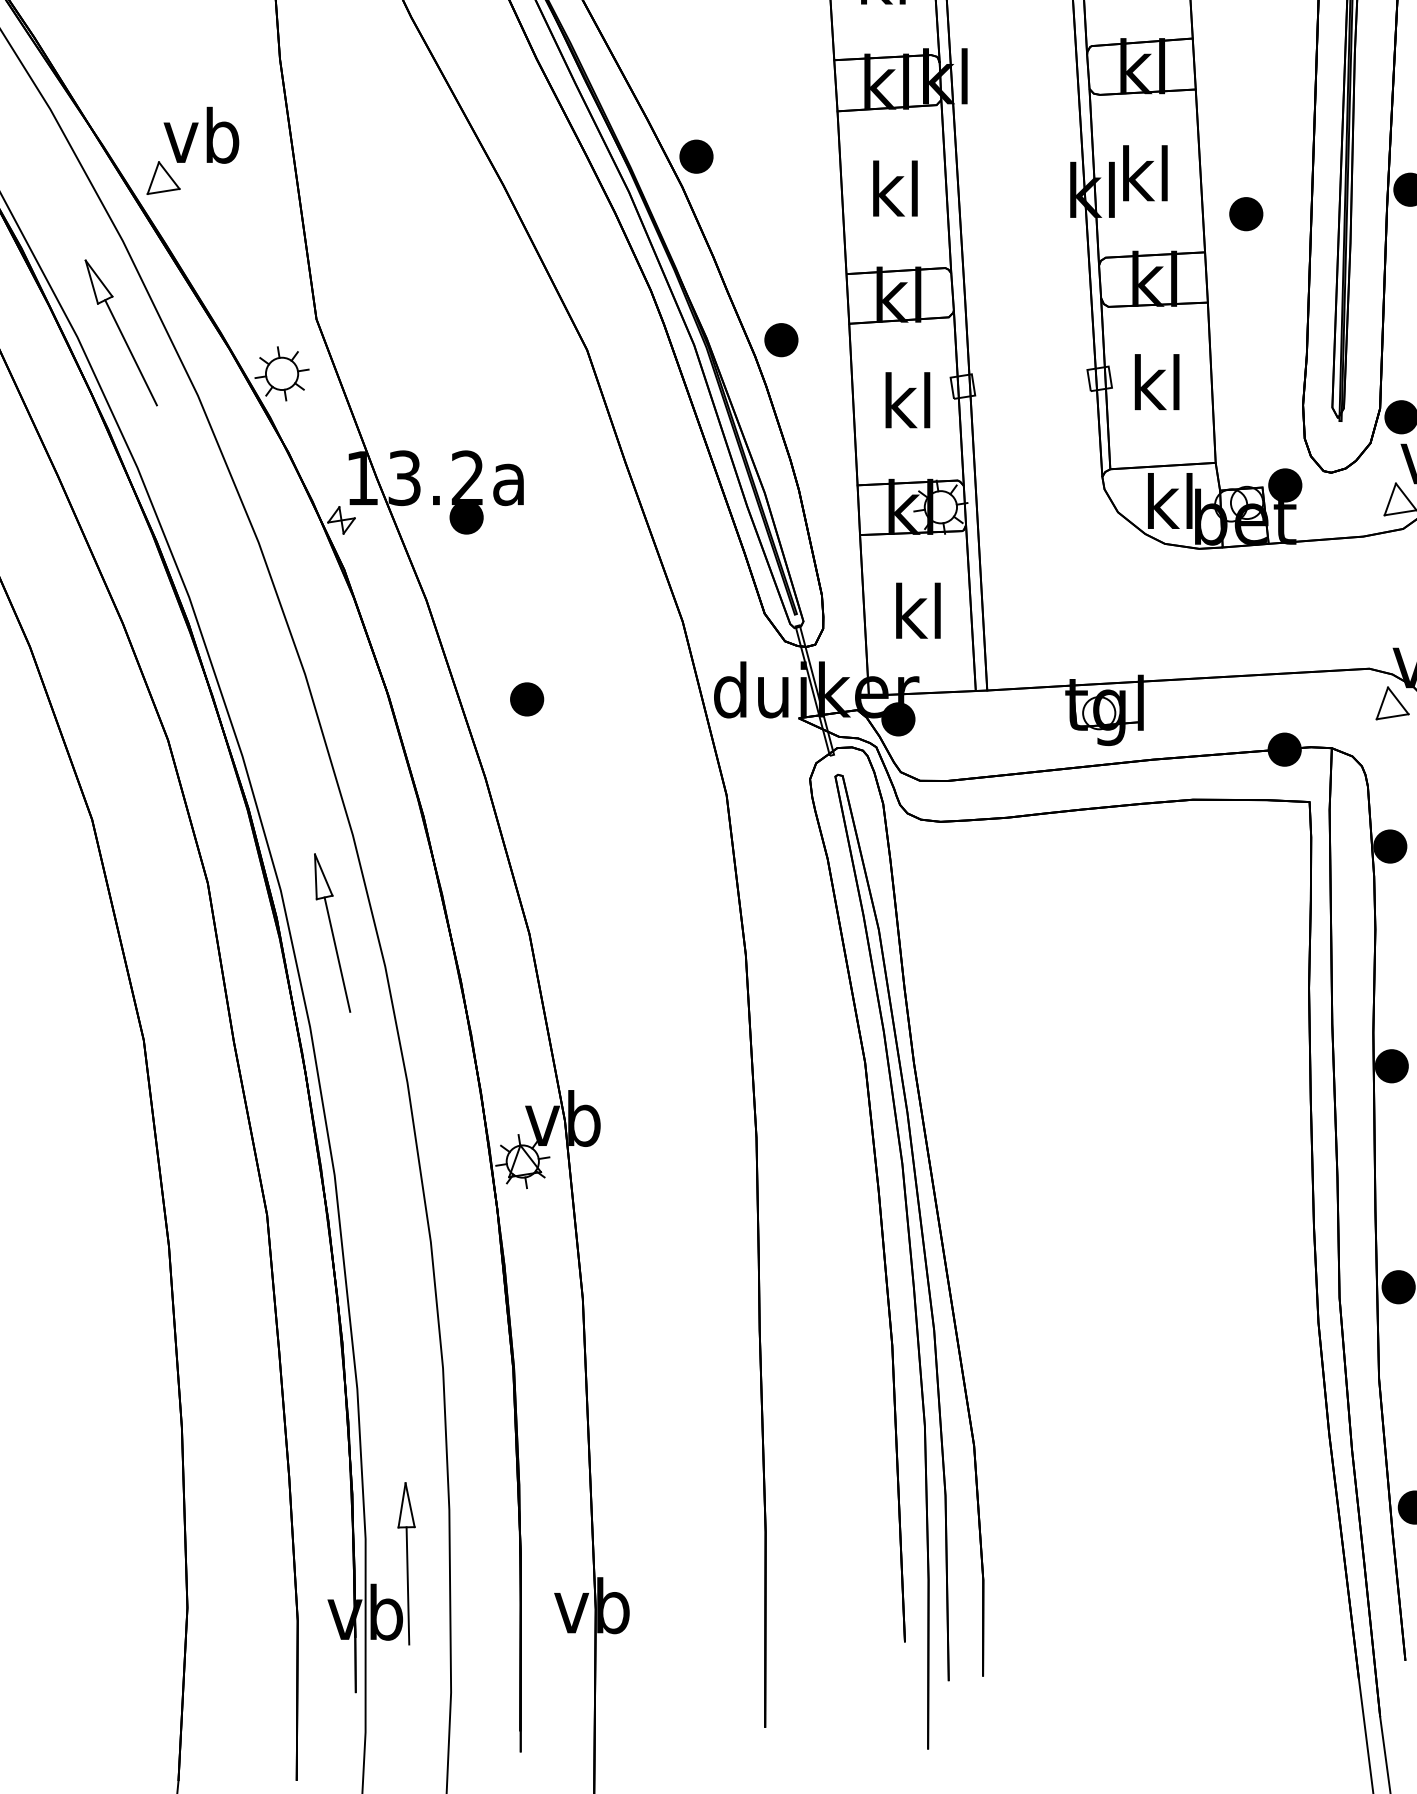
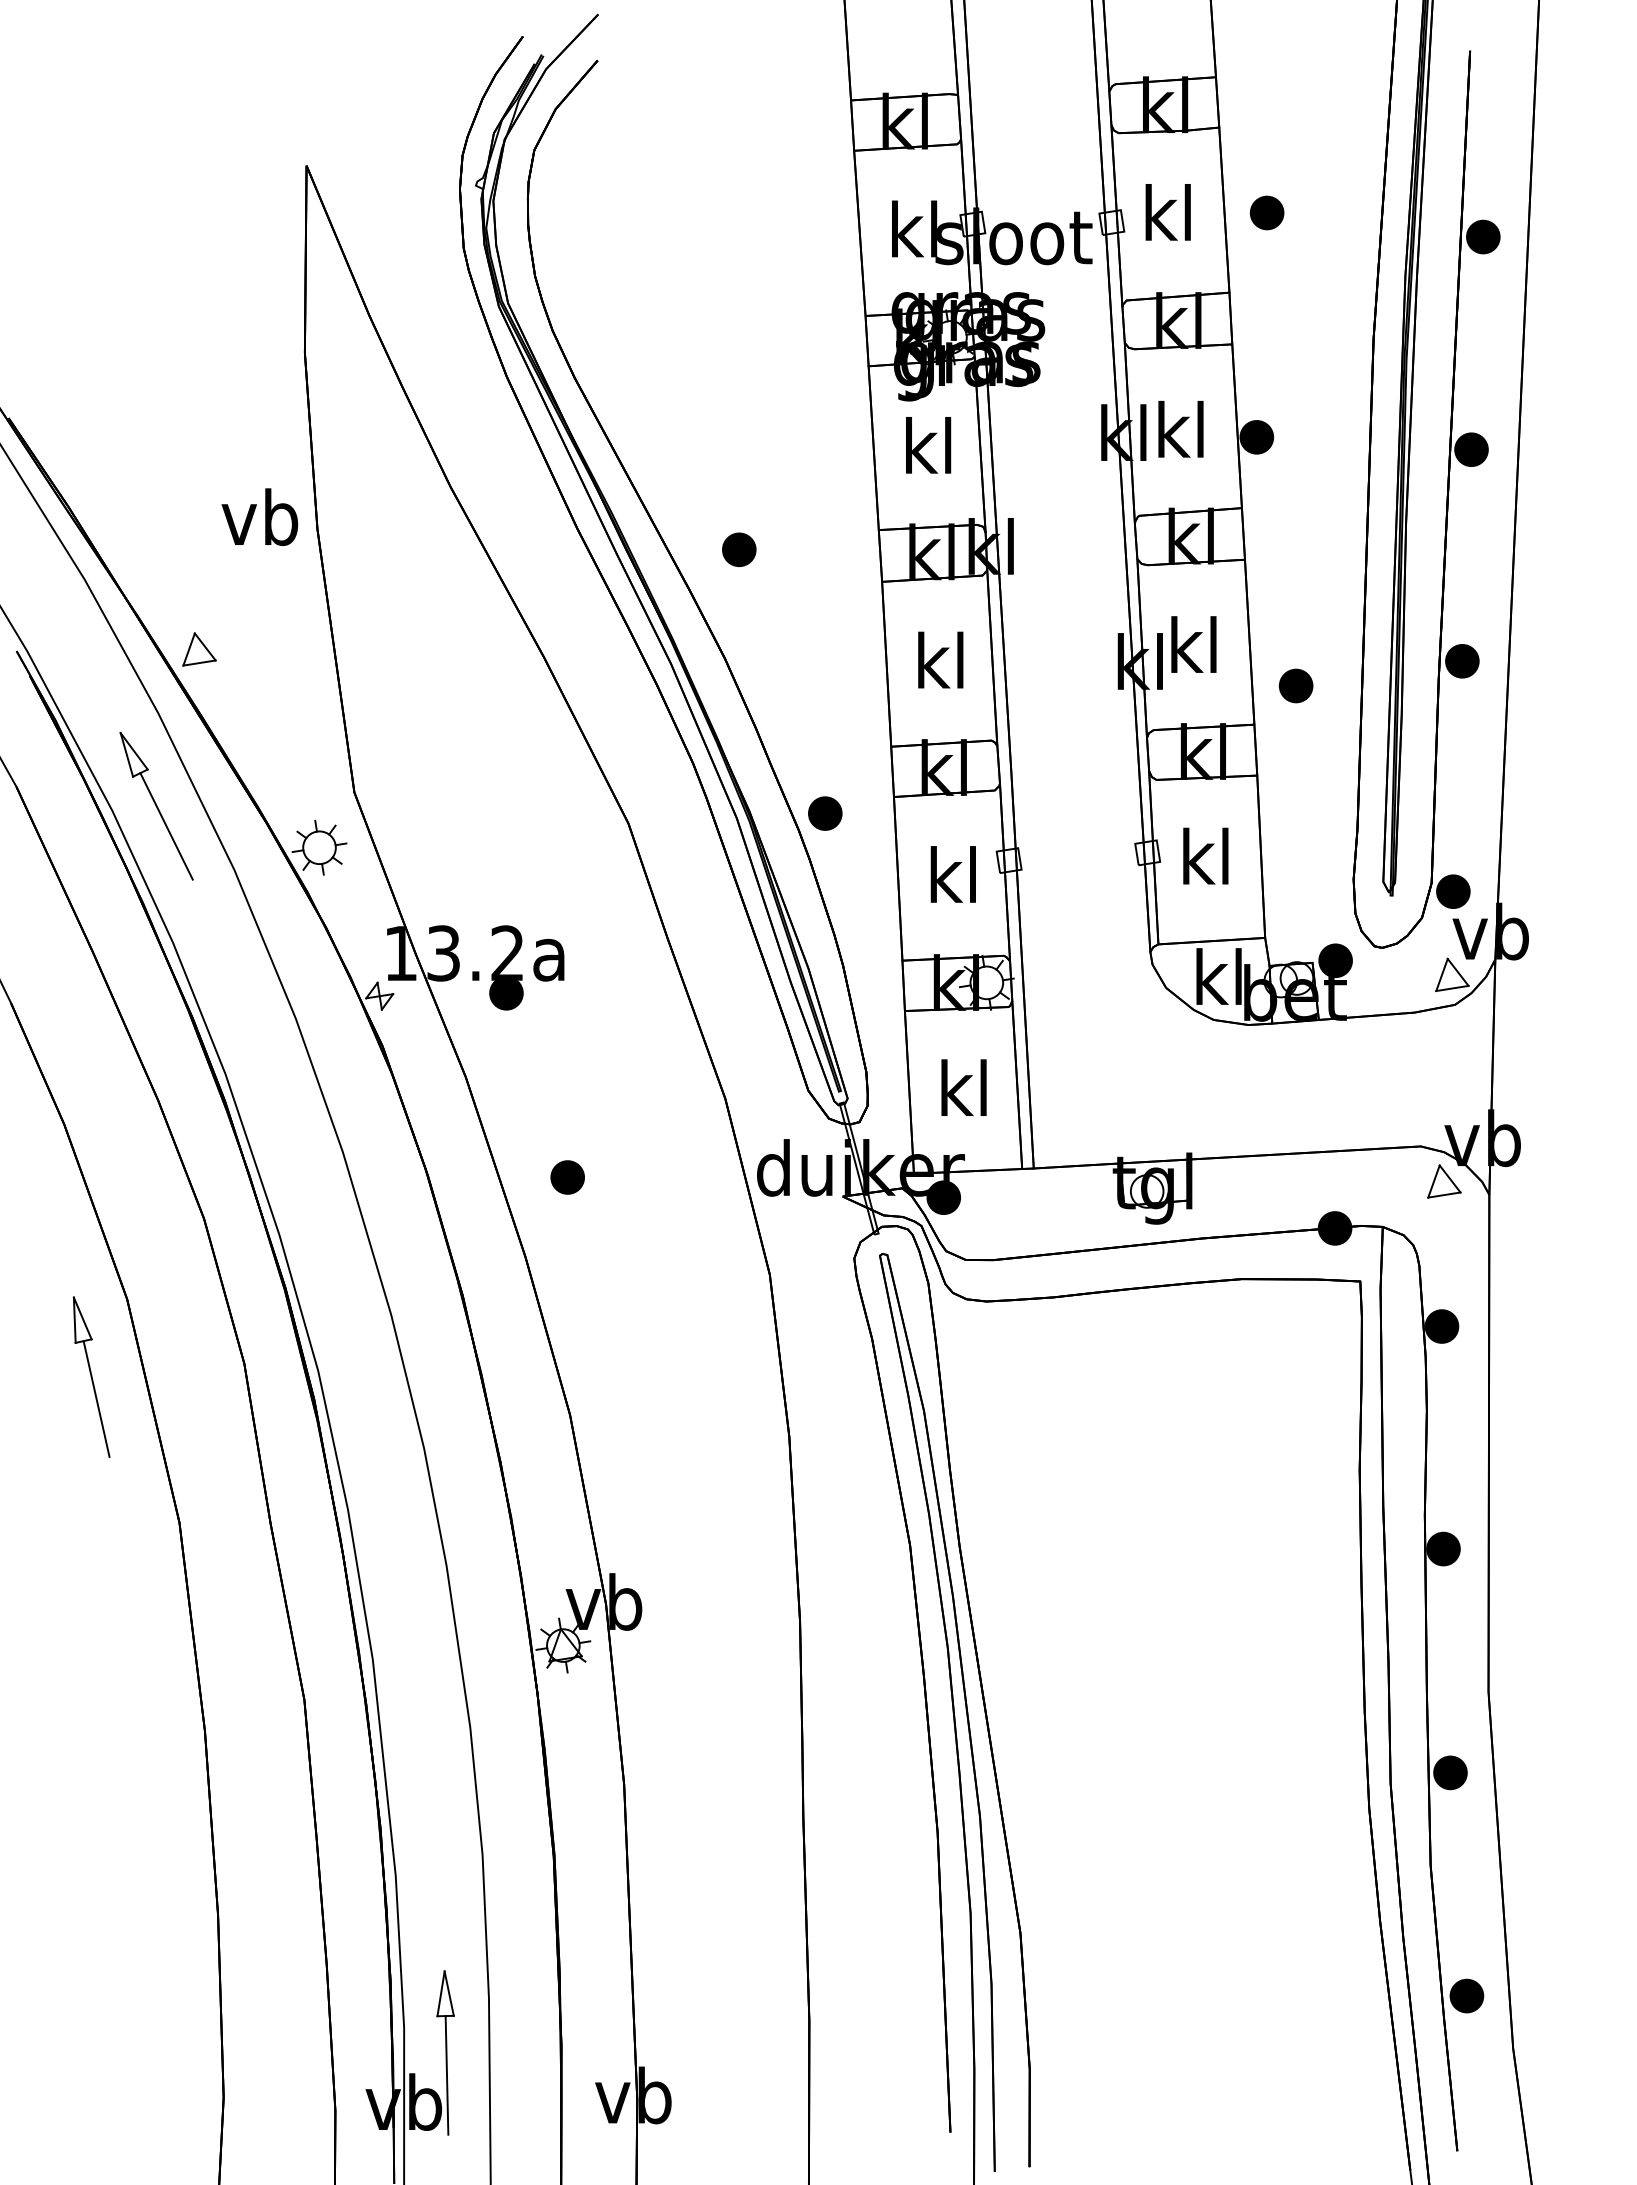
text: (201, 134) -> (259, 516), moved
part: (696, 156) -> (739, 549), moved
part: (332, 932) -> (91, 1376), moved

